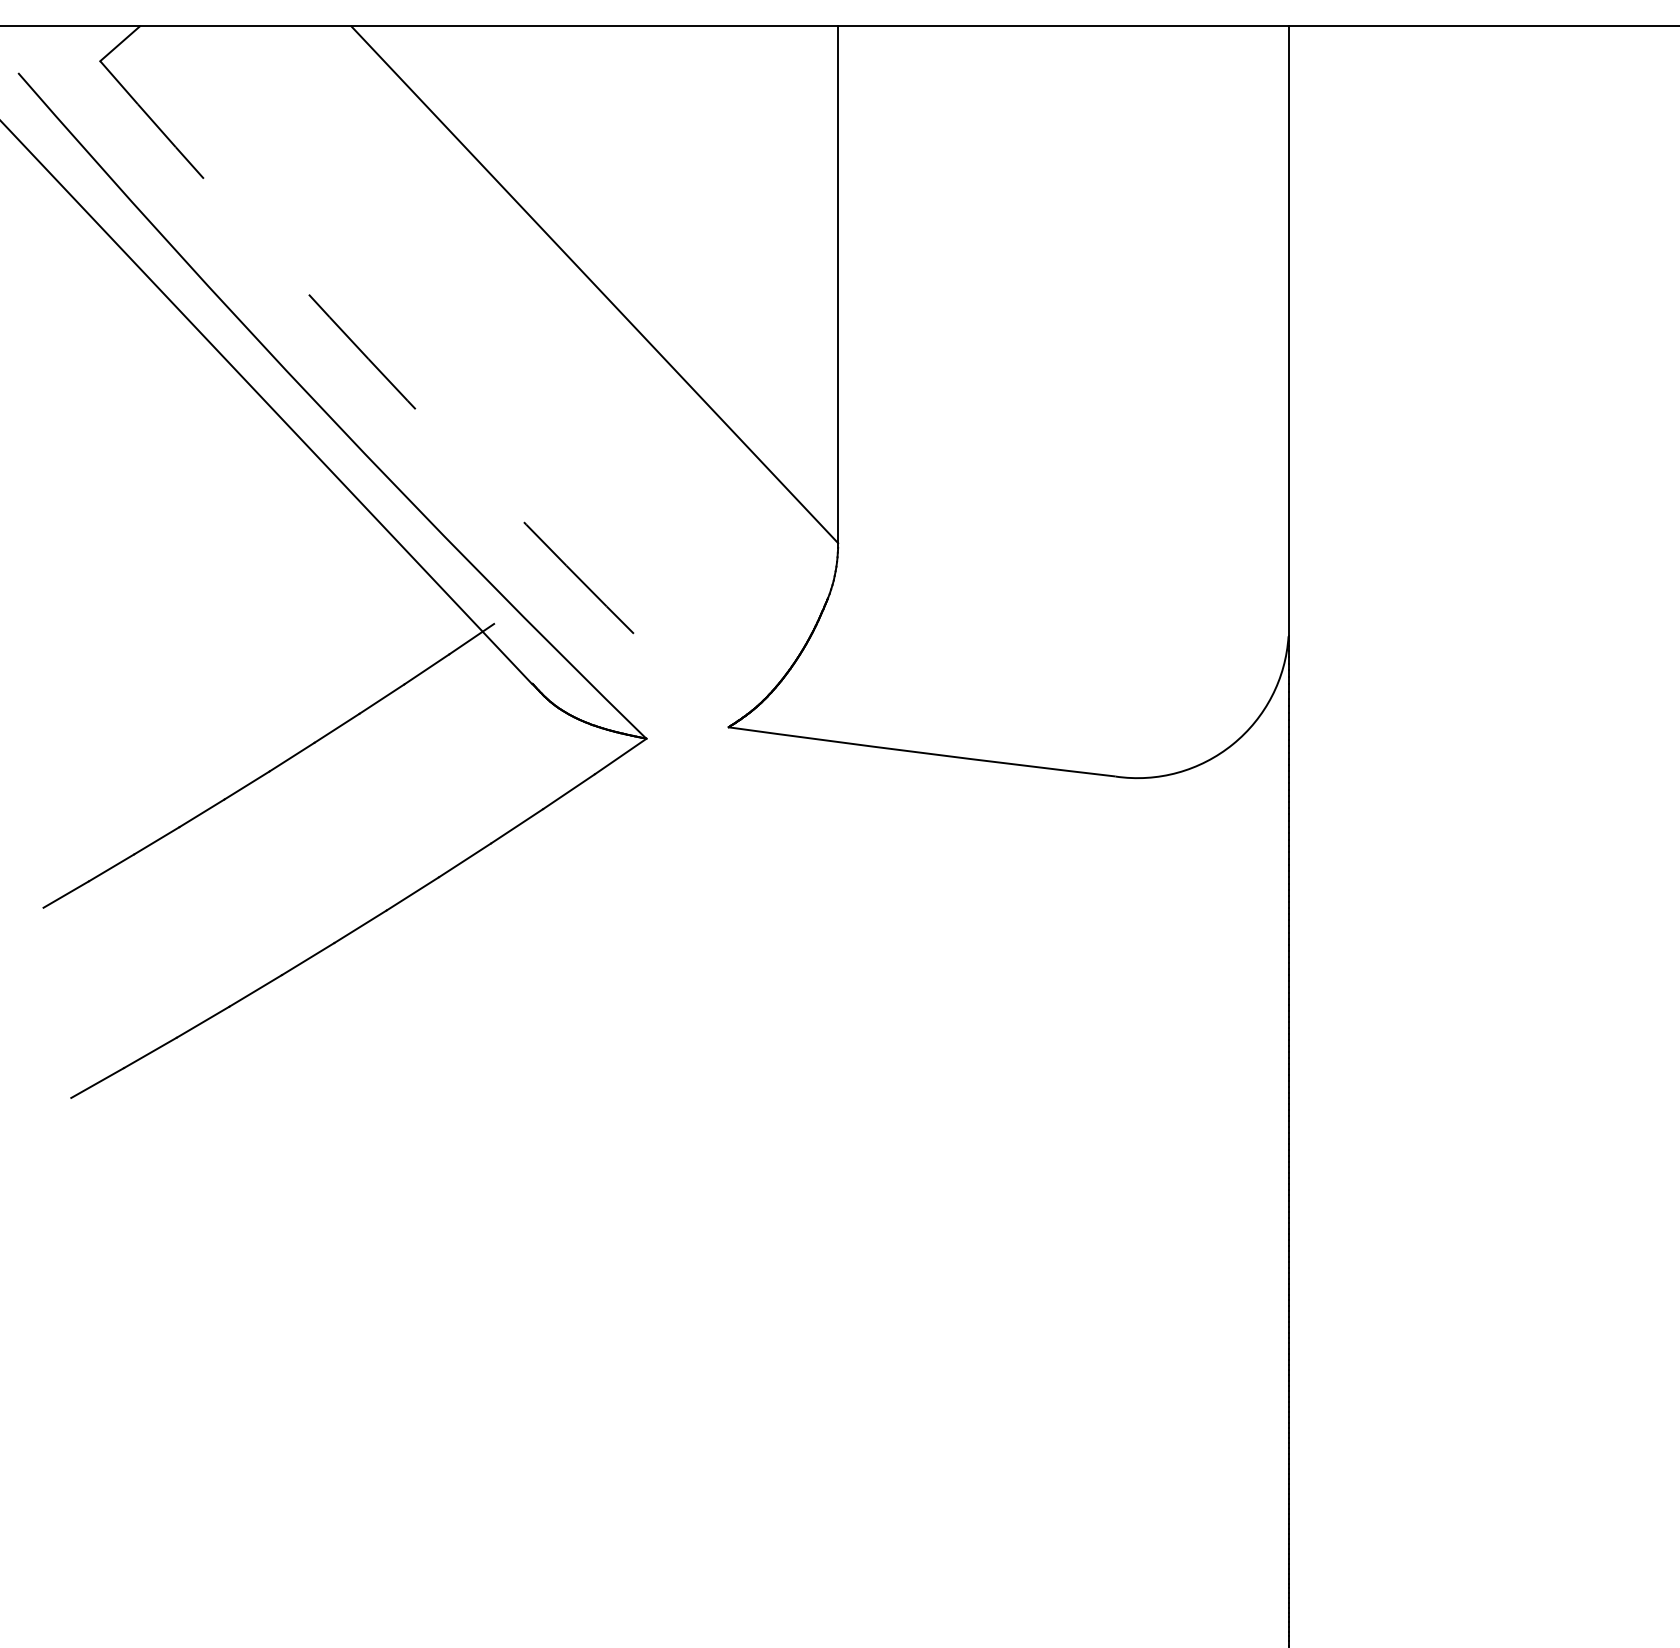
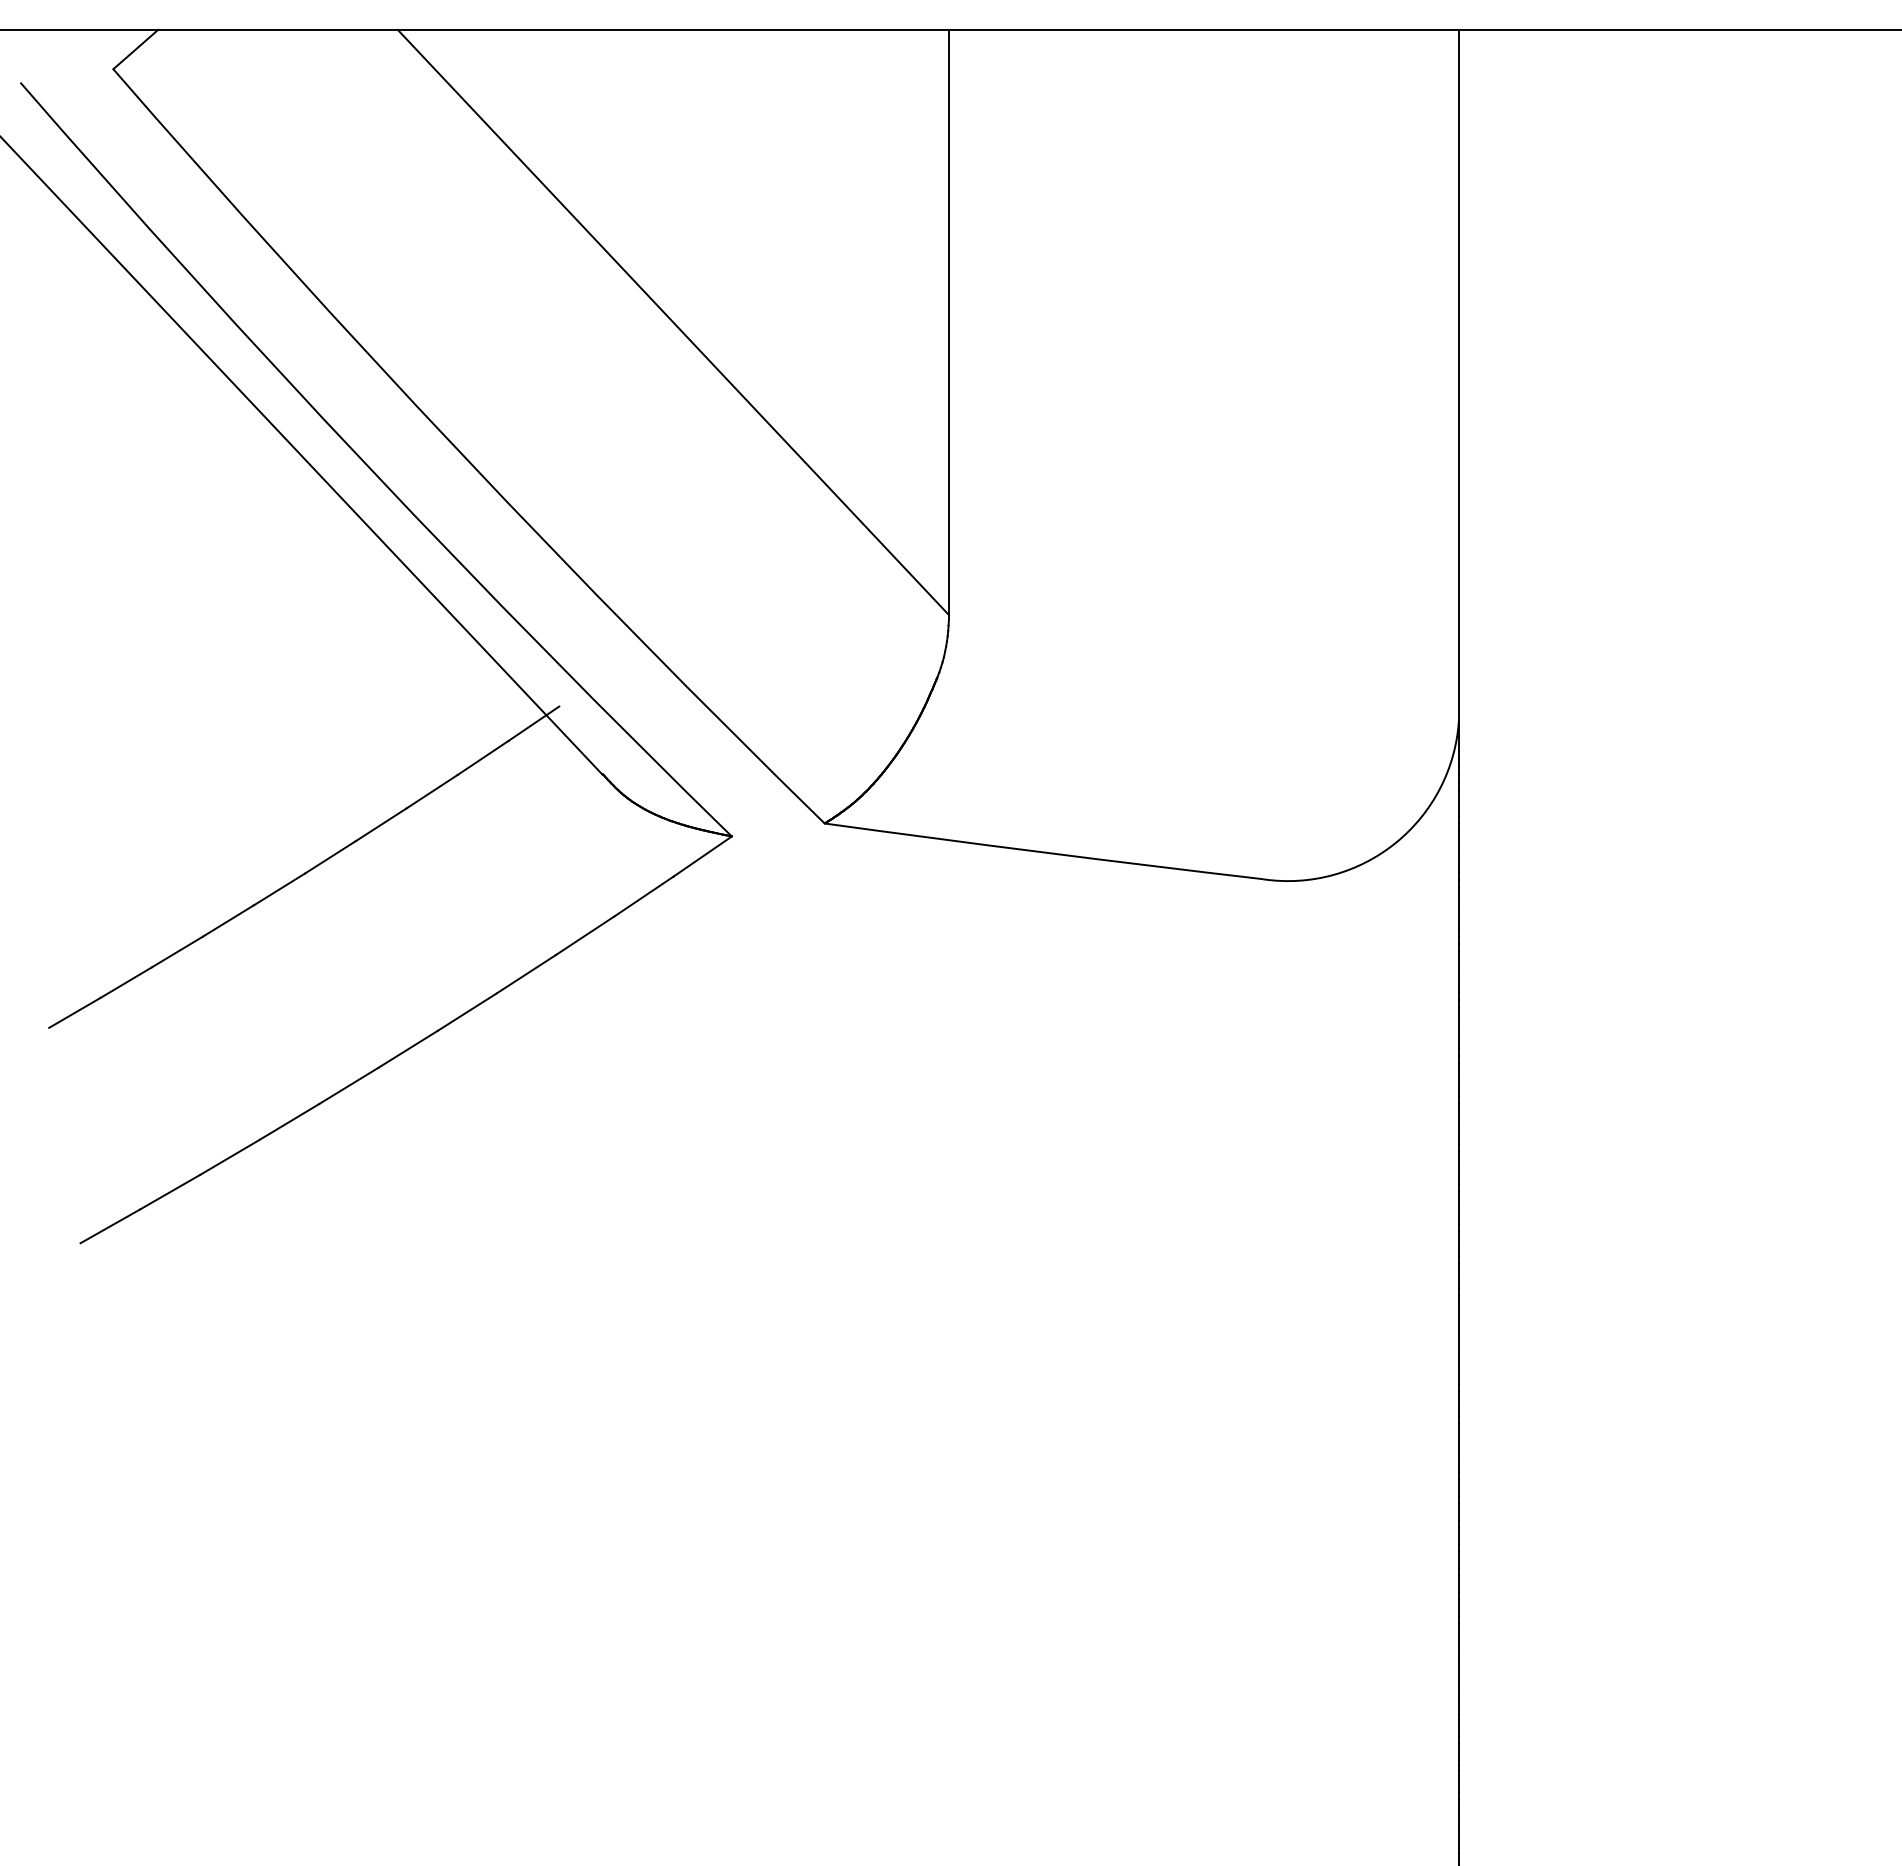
arc: (407, 400) -> (461, 453), dashed -> solid

